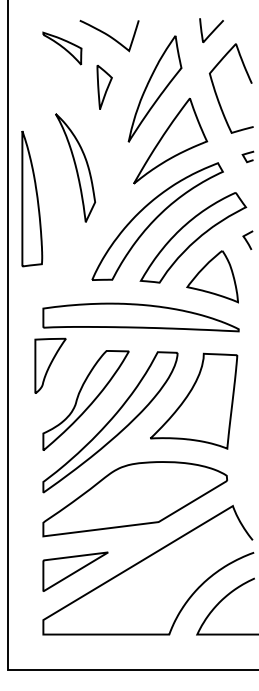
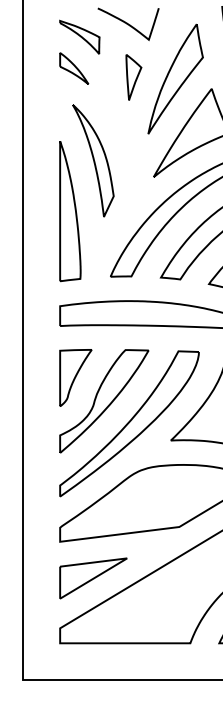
part: (56, 78) -> (73, 68), added
part: (104, 87) -> (133, 77), moved
part: (32, 198) -> (70, 211), moved
part: (50, 365) -> (75, 377), moved

